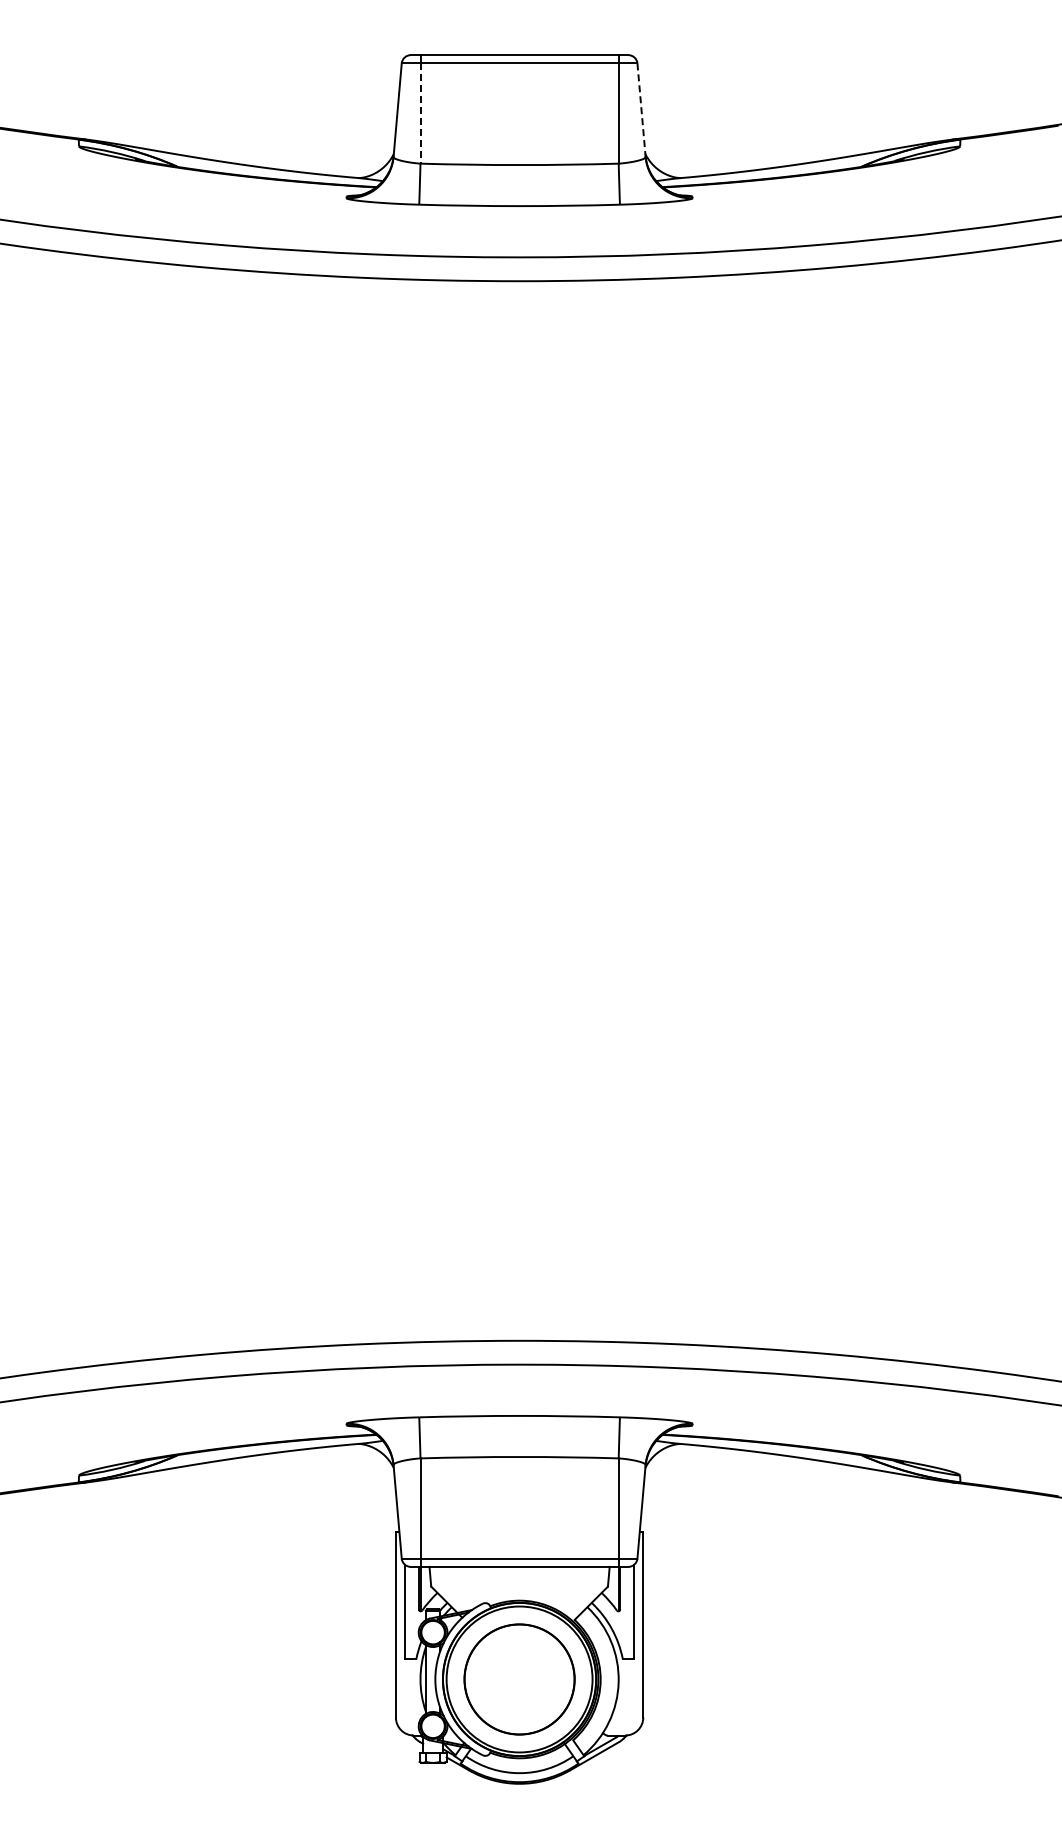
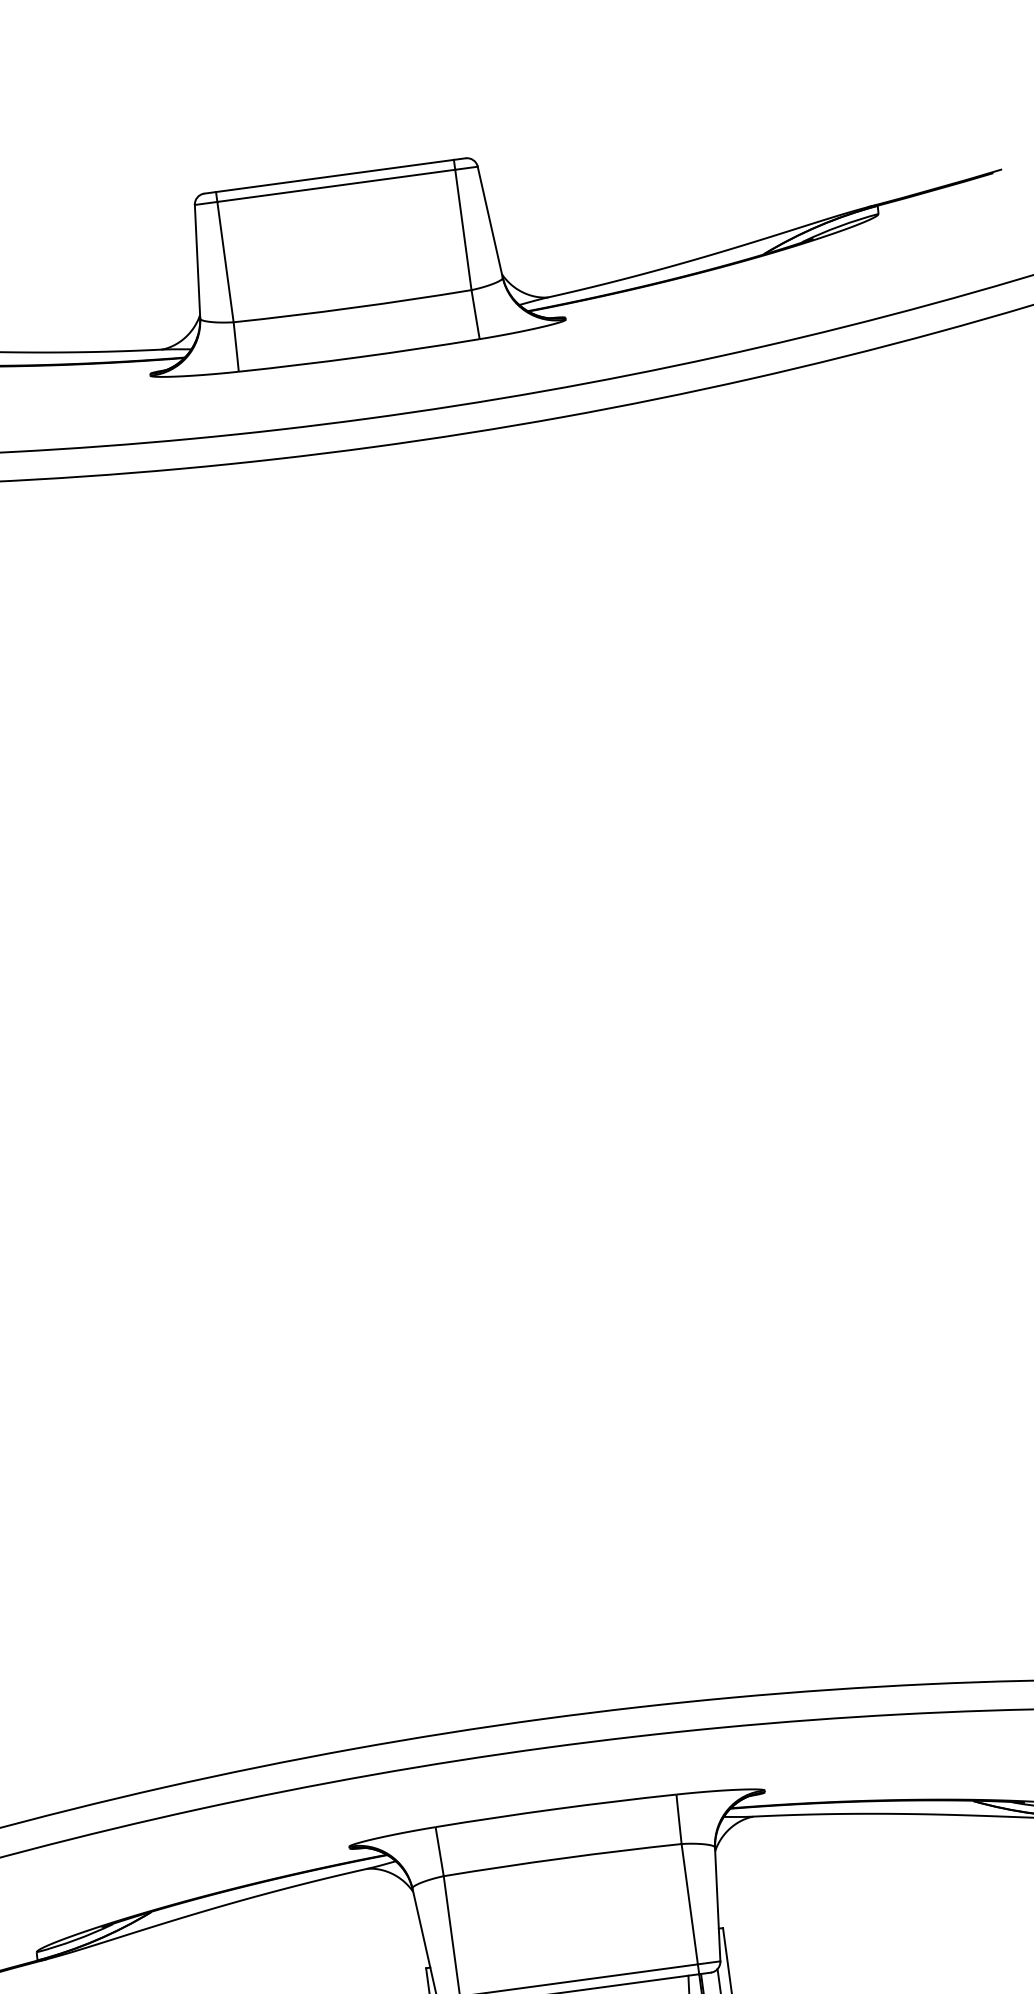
line: (641, 110) -> (490, 222), dashed -> solid
line: (420, 114) -> (225, 263), dashed -> solid

